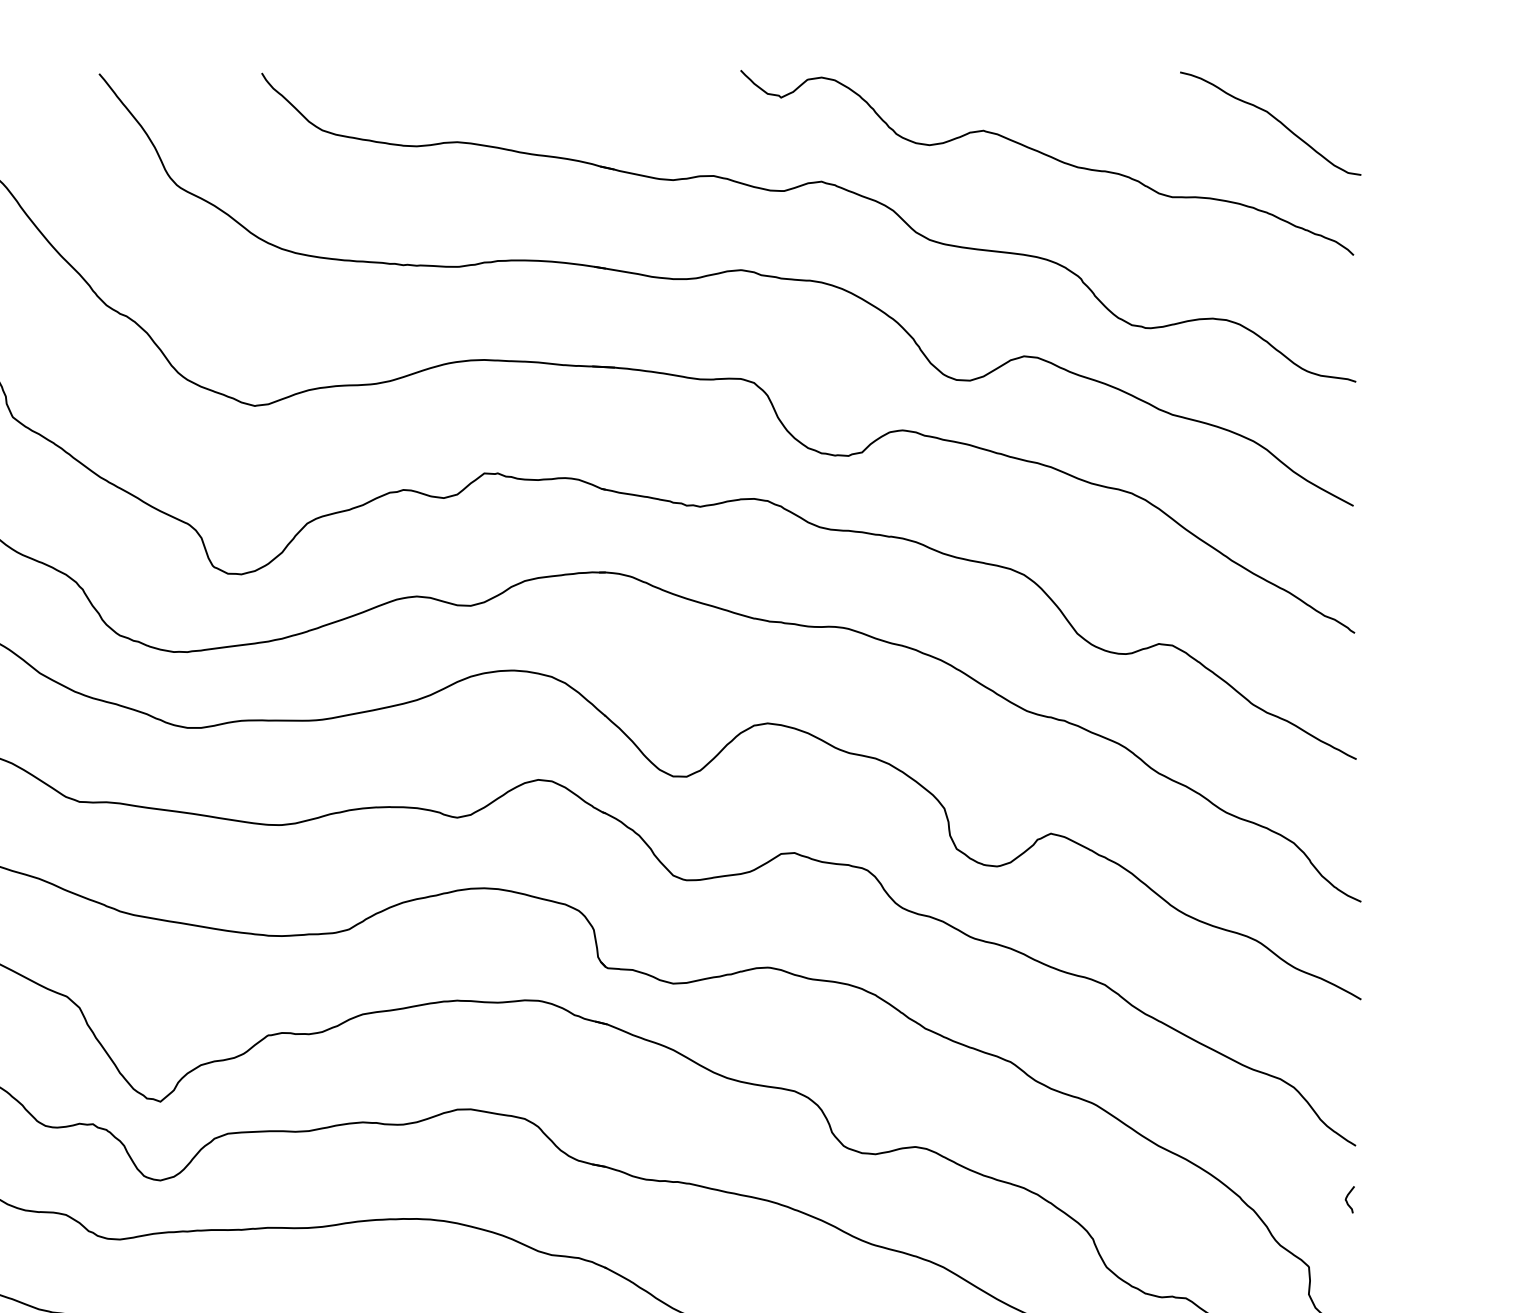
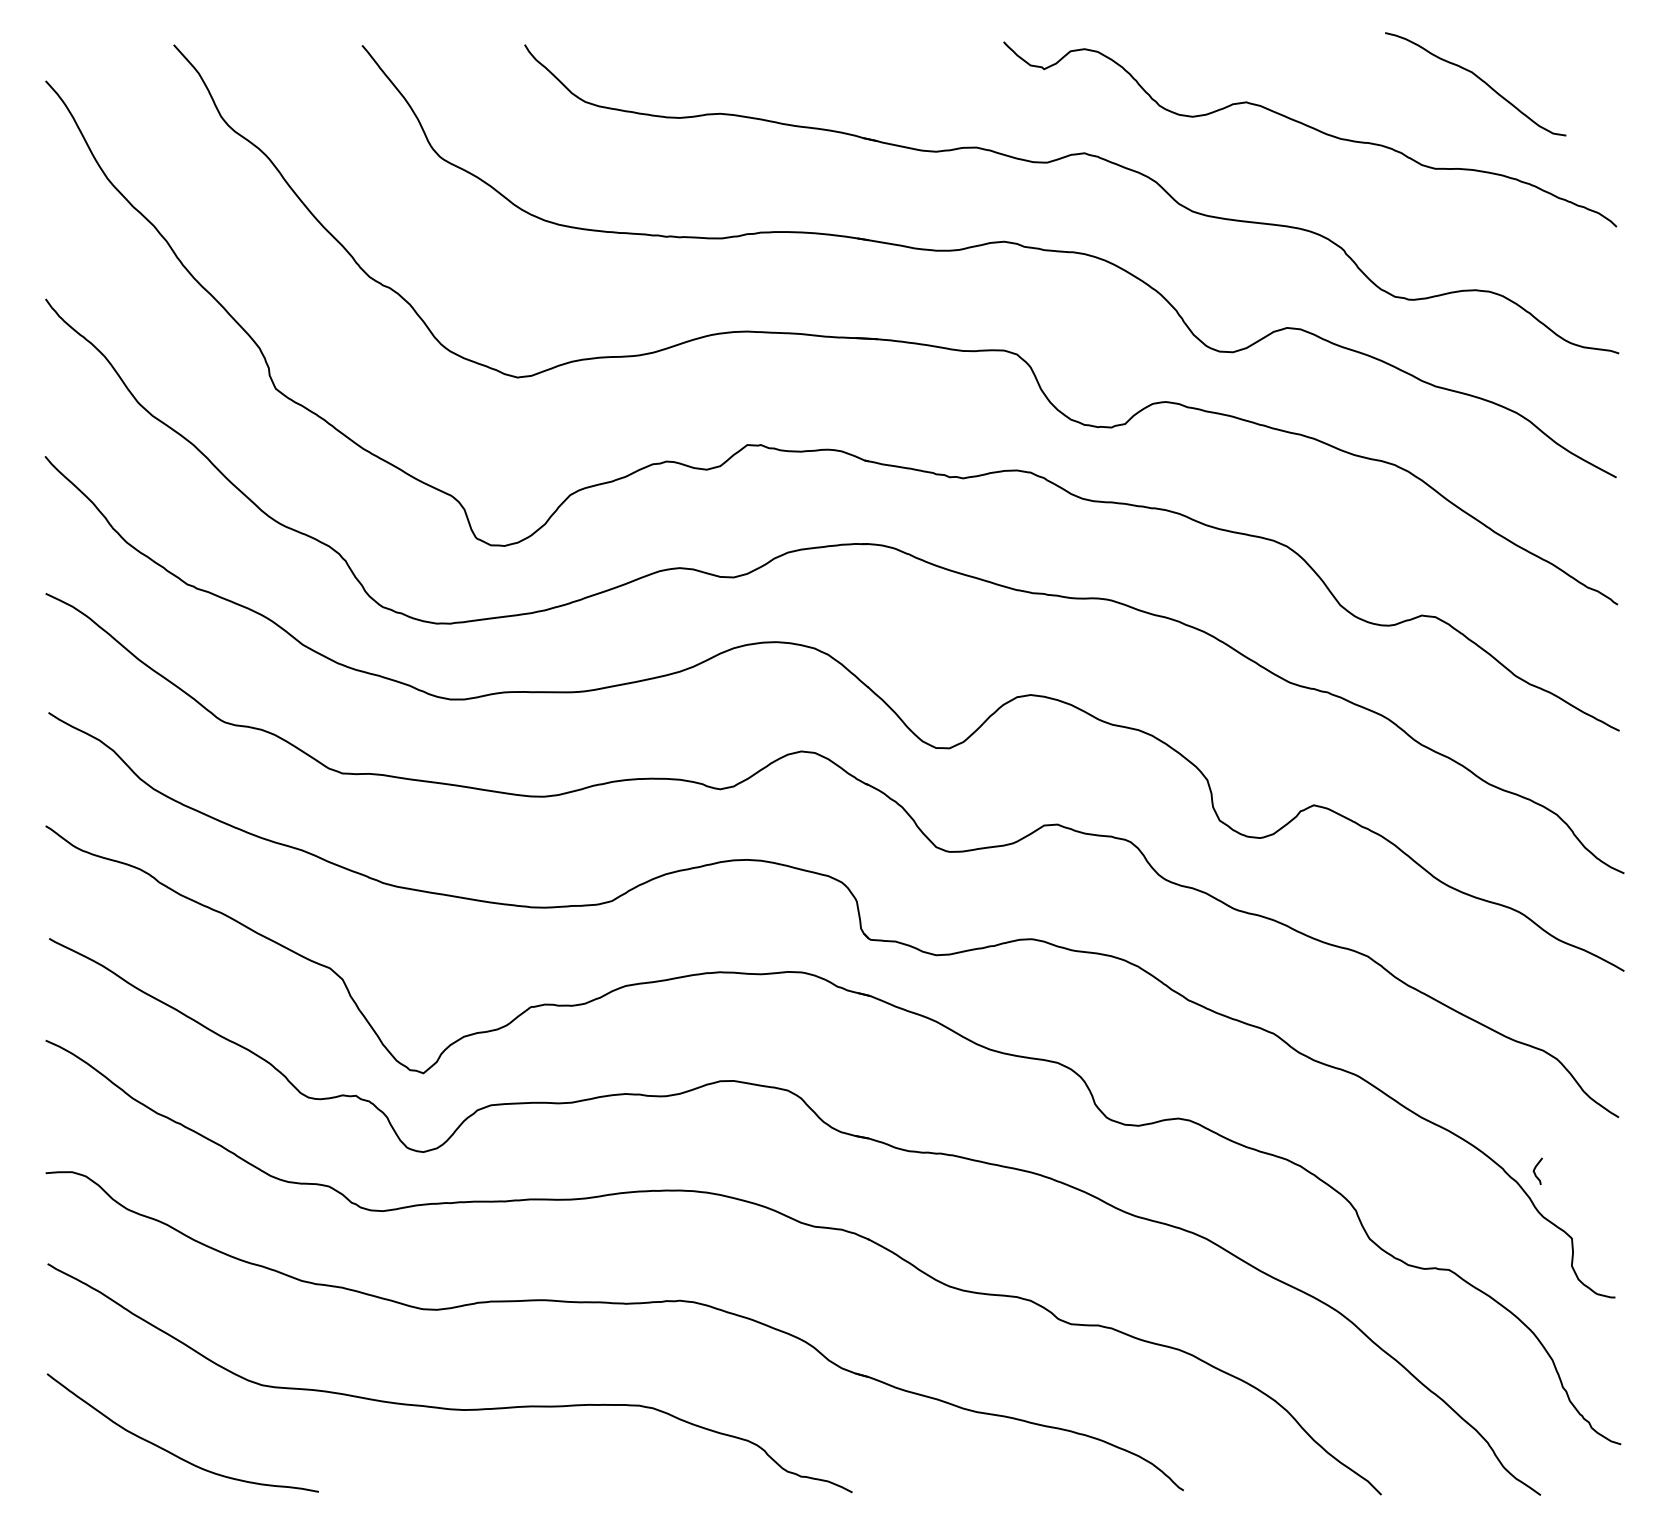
curve: (1274, 118) -> (1479, 79), moved
curve: (1347, 1197) -> (1535, 1169), moved

